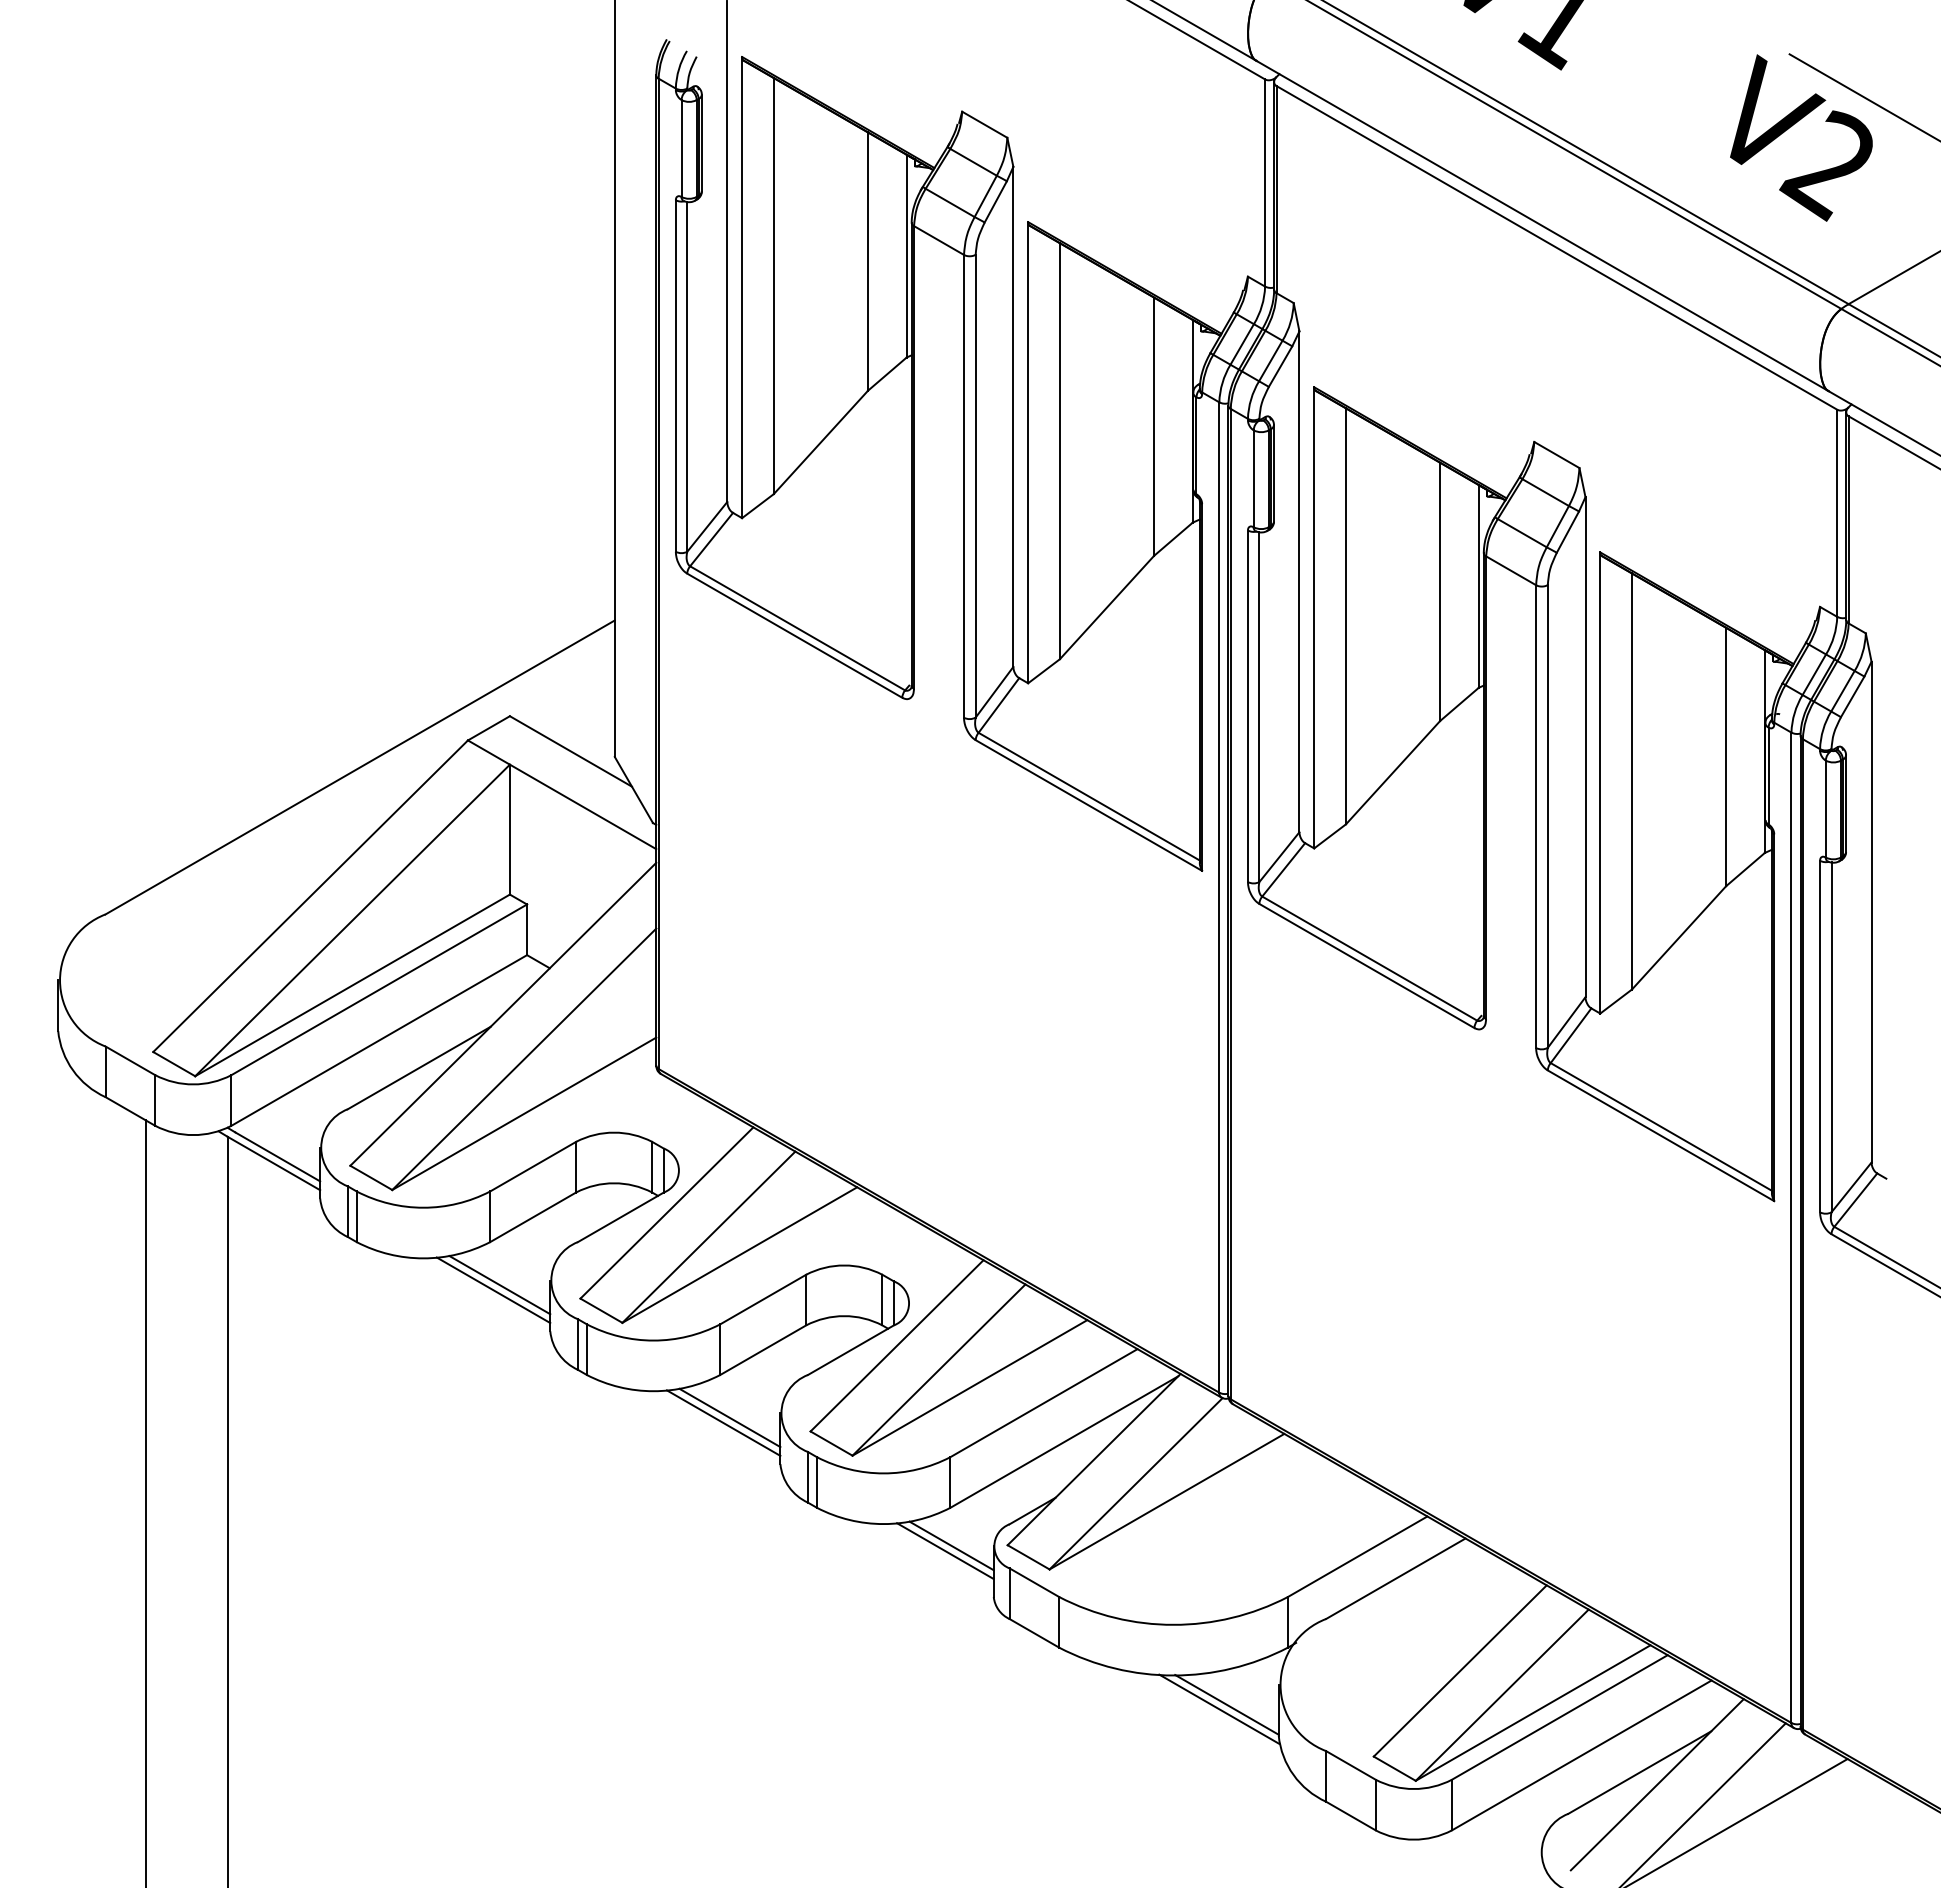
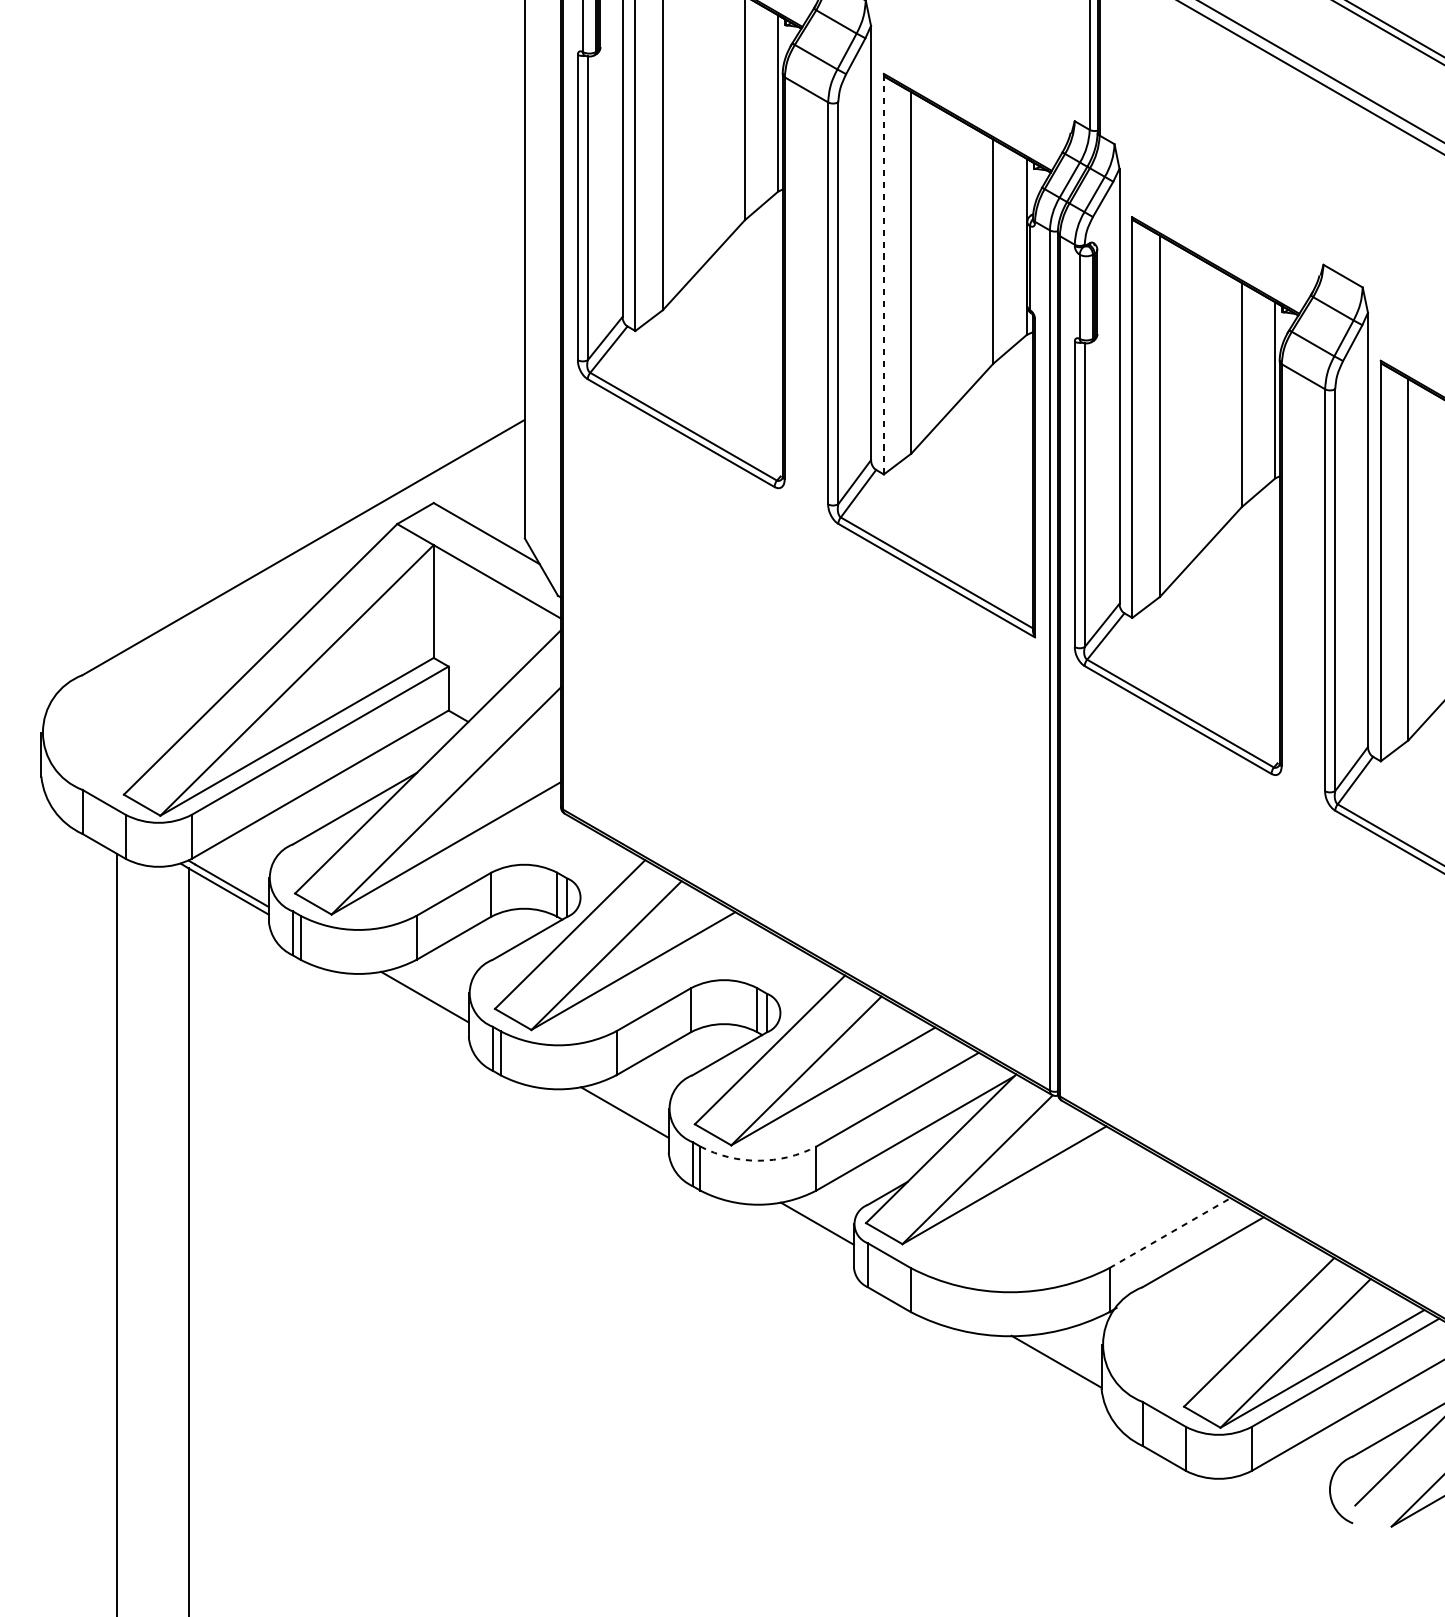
line: (1028, 452) -> (884, 273), solid -> dashed
line: (493, 1290) -> (419, 1001), removed
line: (723, 1422) -> (619, 1116), removed
arc: (883, 1473) -> (758, 1160), solid -> dashed
line: (945, 1551) -> (812, 1228), removed
line: (1358, 1556) -> (1170, 1232), solid -> dashed
line: (1219, 1708) -> (1050, 1364), removed

